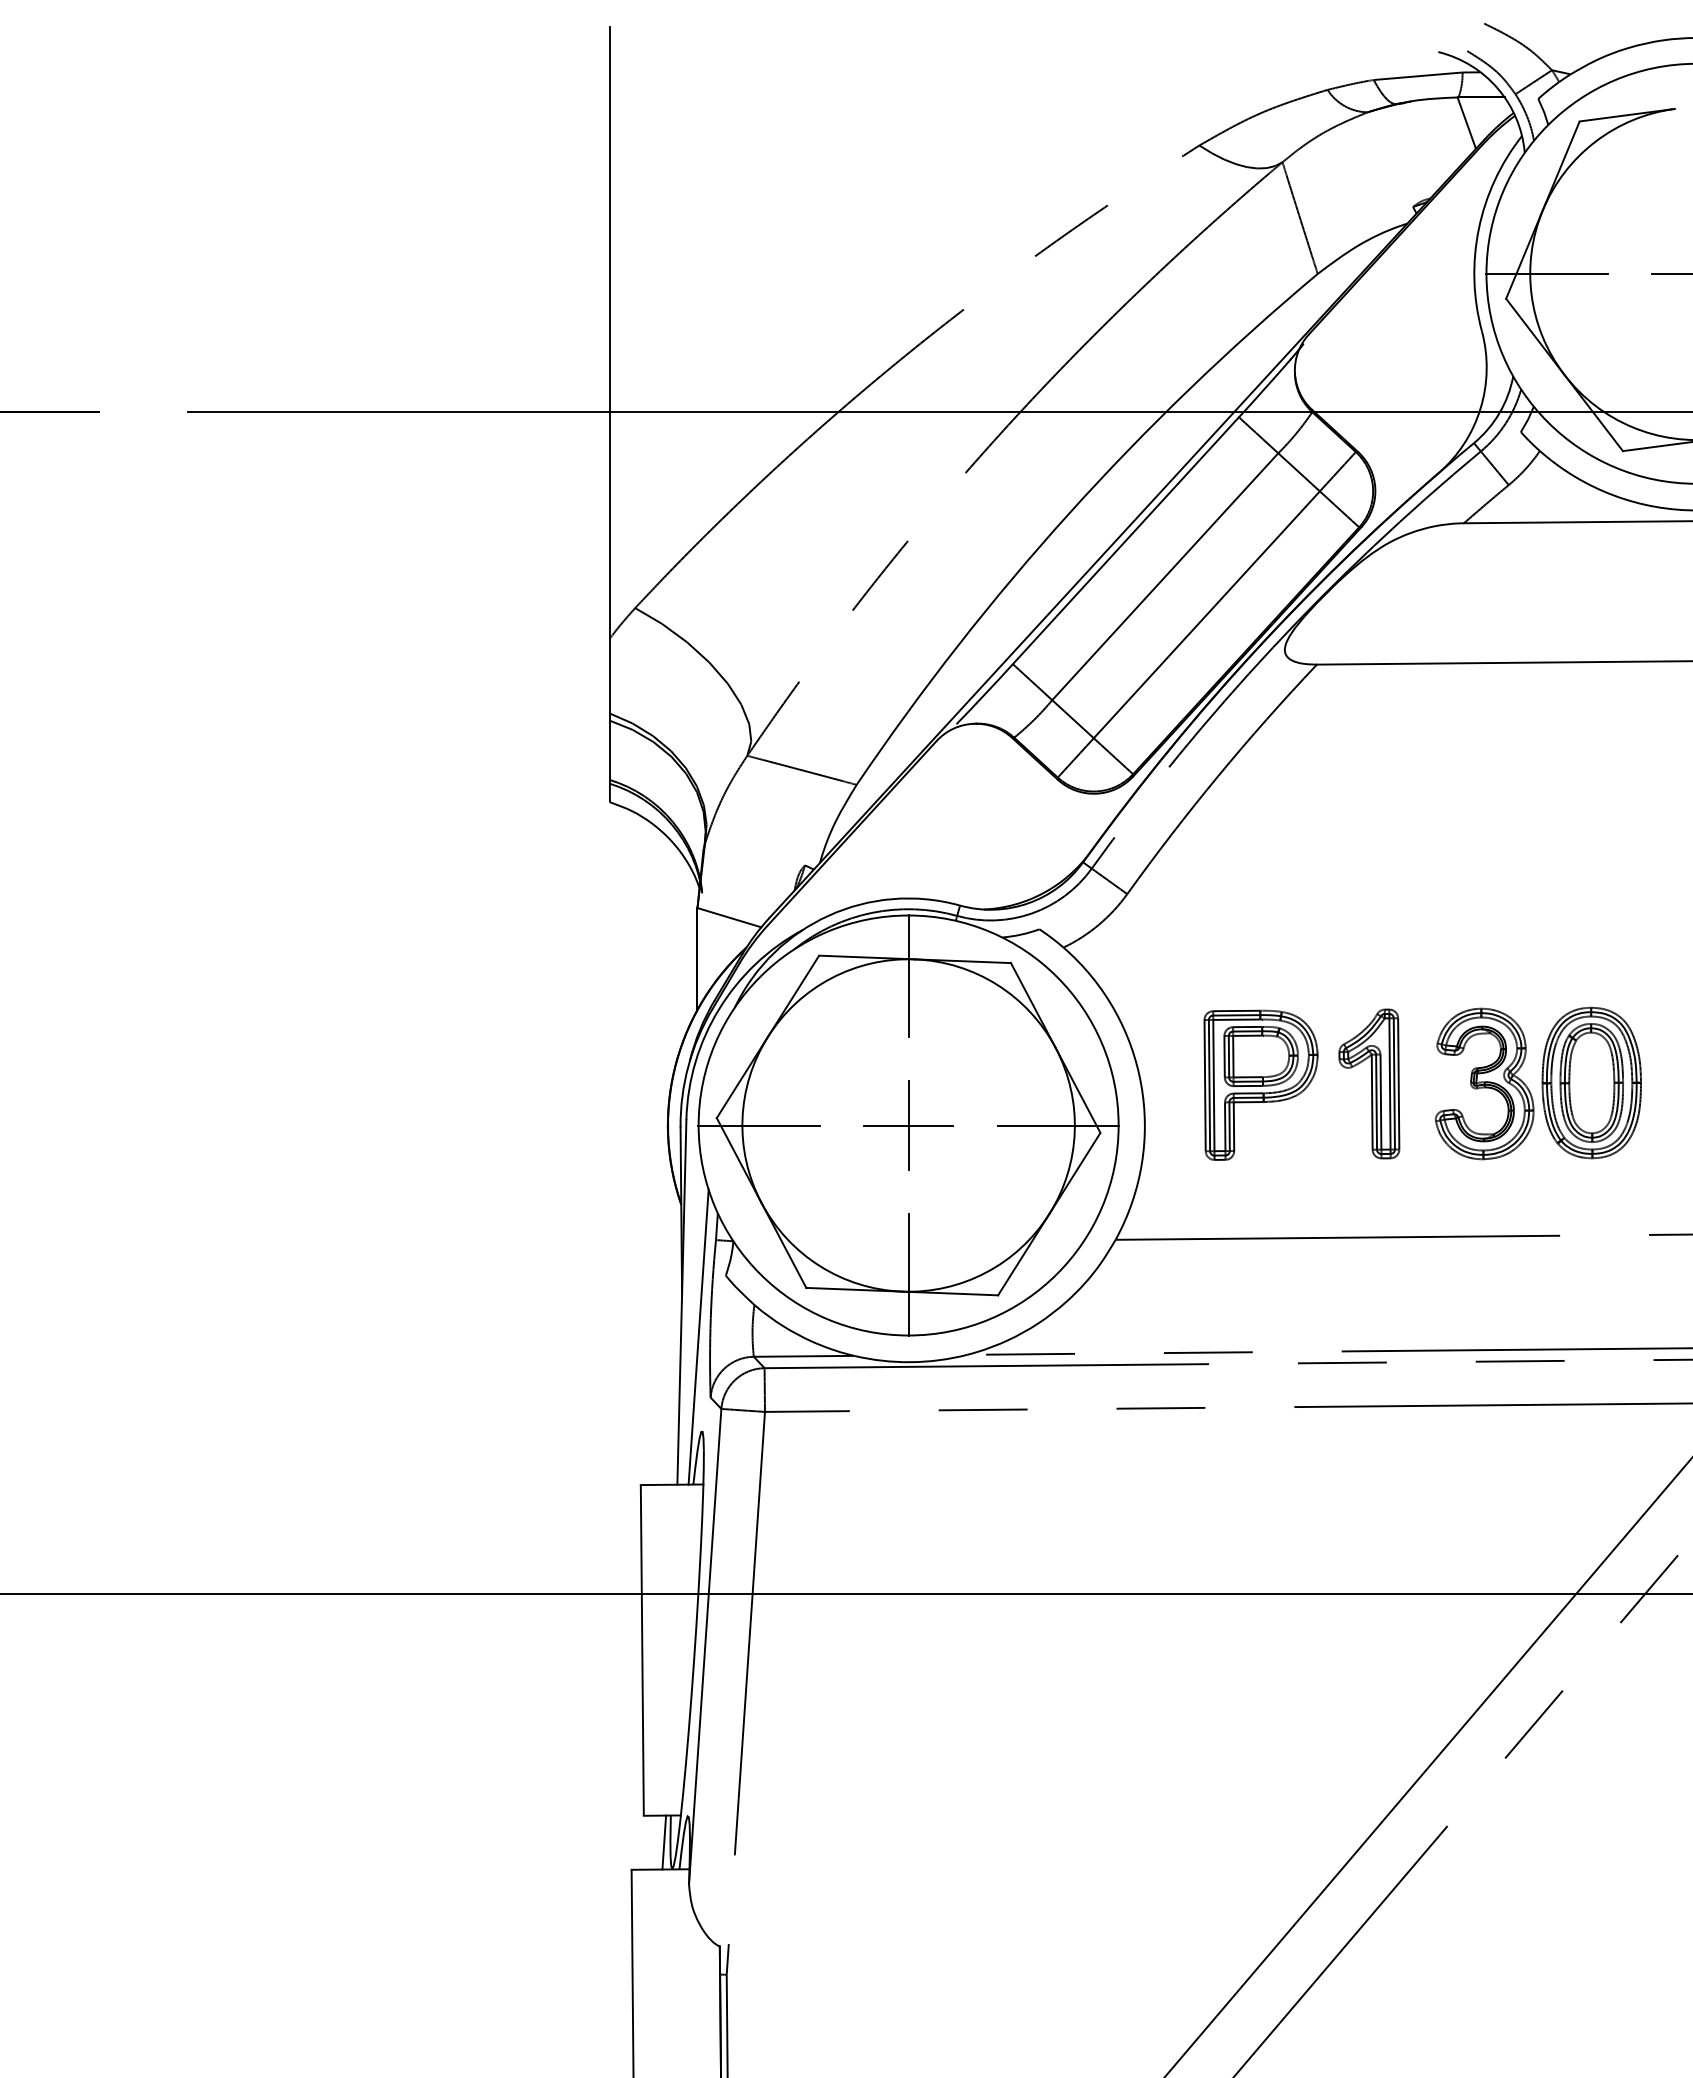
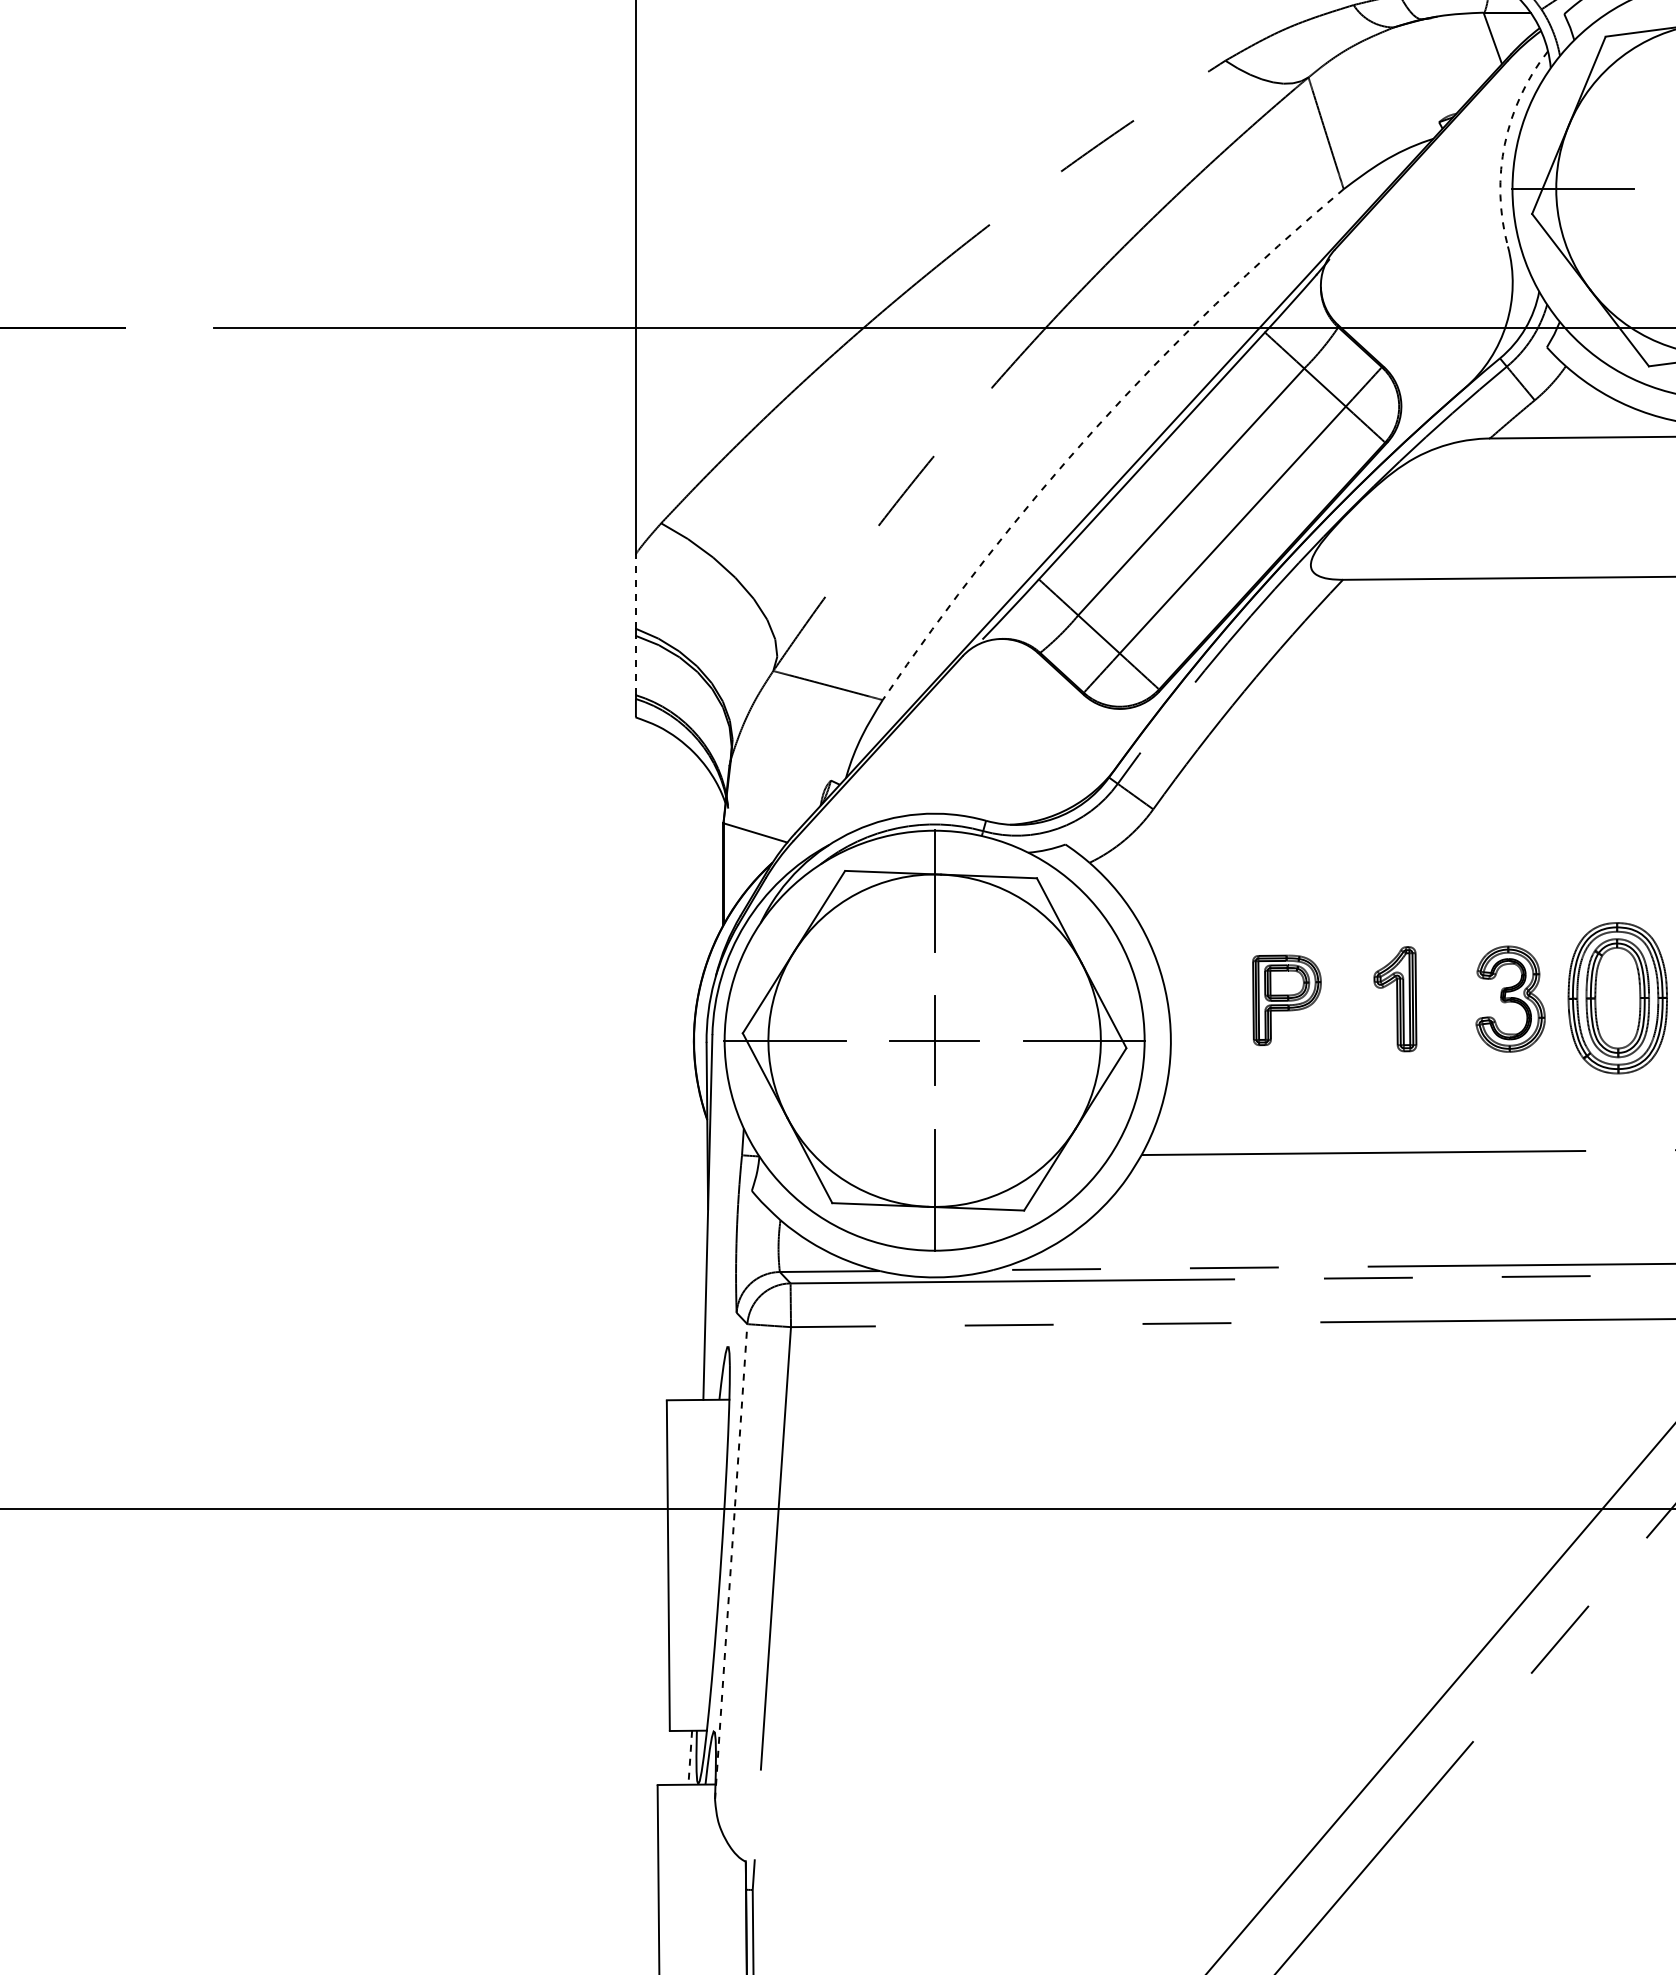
arc: (1478, 228) -> (1504, 143), solid -> dashed
arc: (1069, 513) -> (1095, 428), solid -> dashed
line: (609, 675) -> (635, 590), solid -> dashed
line: (609, 750) -> (635, 665), solid -> dashed
part: (1369, 1083) -> (1395, 998), size x0.7
part: (1484, 1083) -> (1510, 998), size x0.7
part: (1260, 1084) -> (1286, 999), size x0.6
line: (698, 1336) -> (724, 1251), removed
line: (705, 1646) -> (731, 1561), solid -> dashed
line: (664, 1843) -> (690, 1758), solid -> dashed

